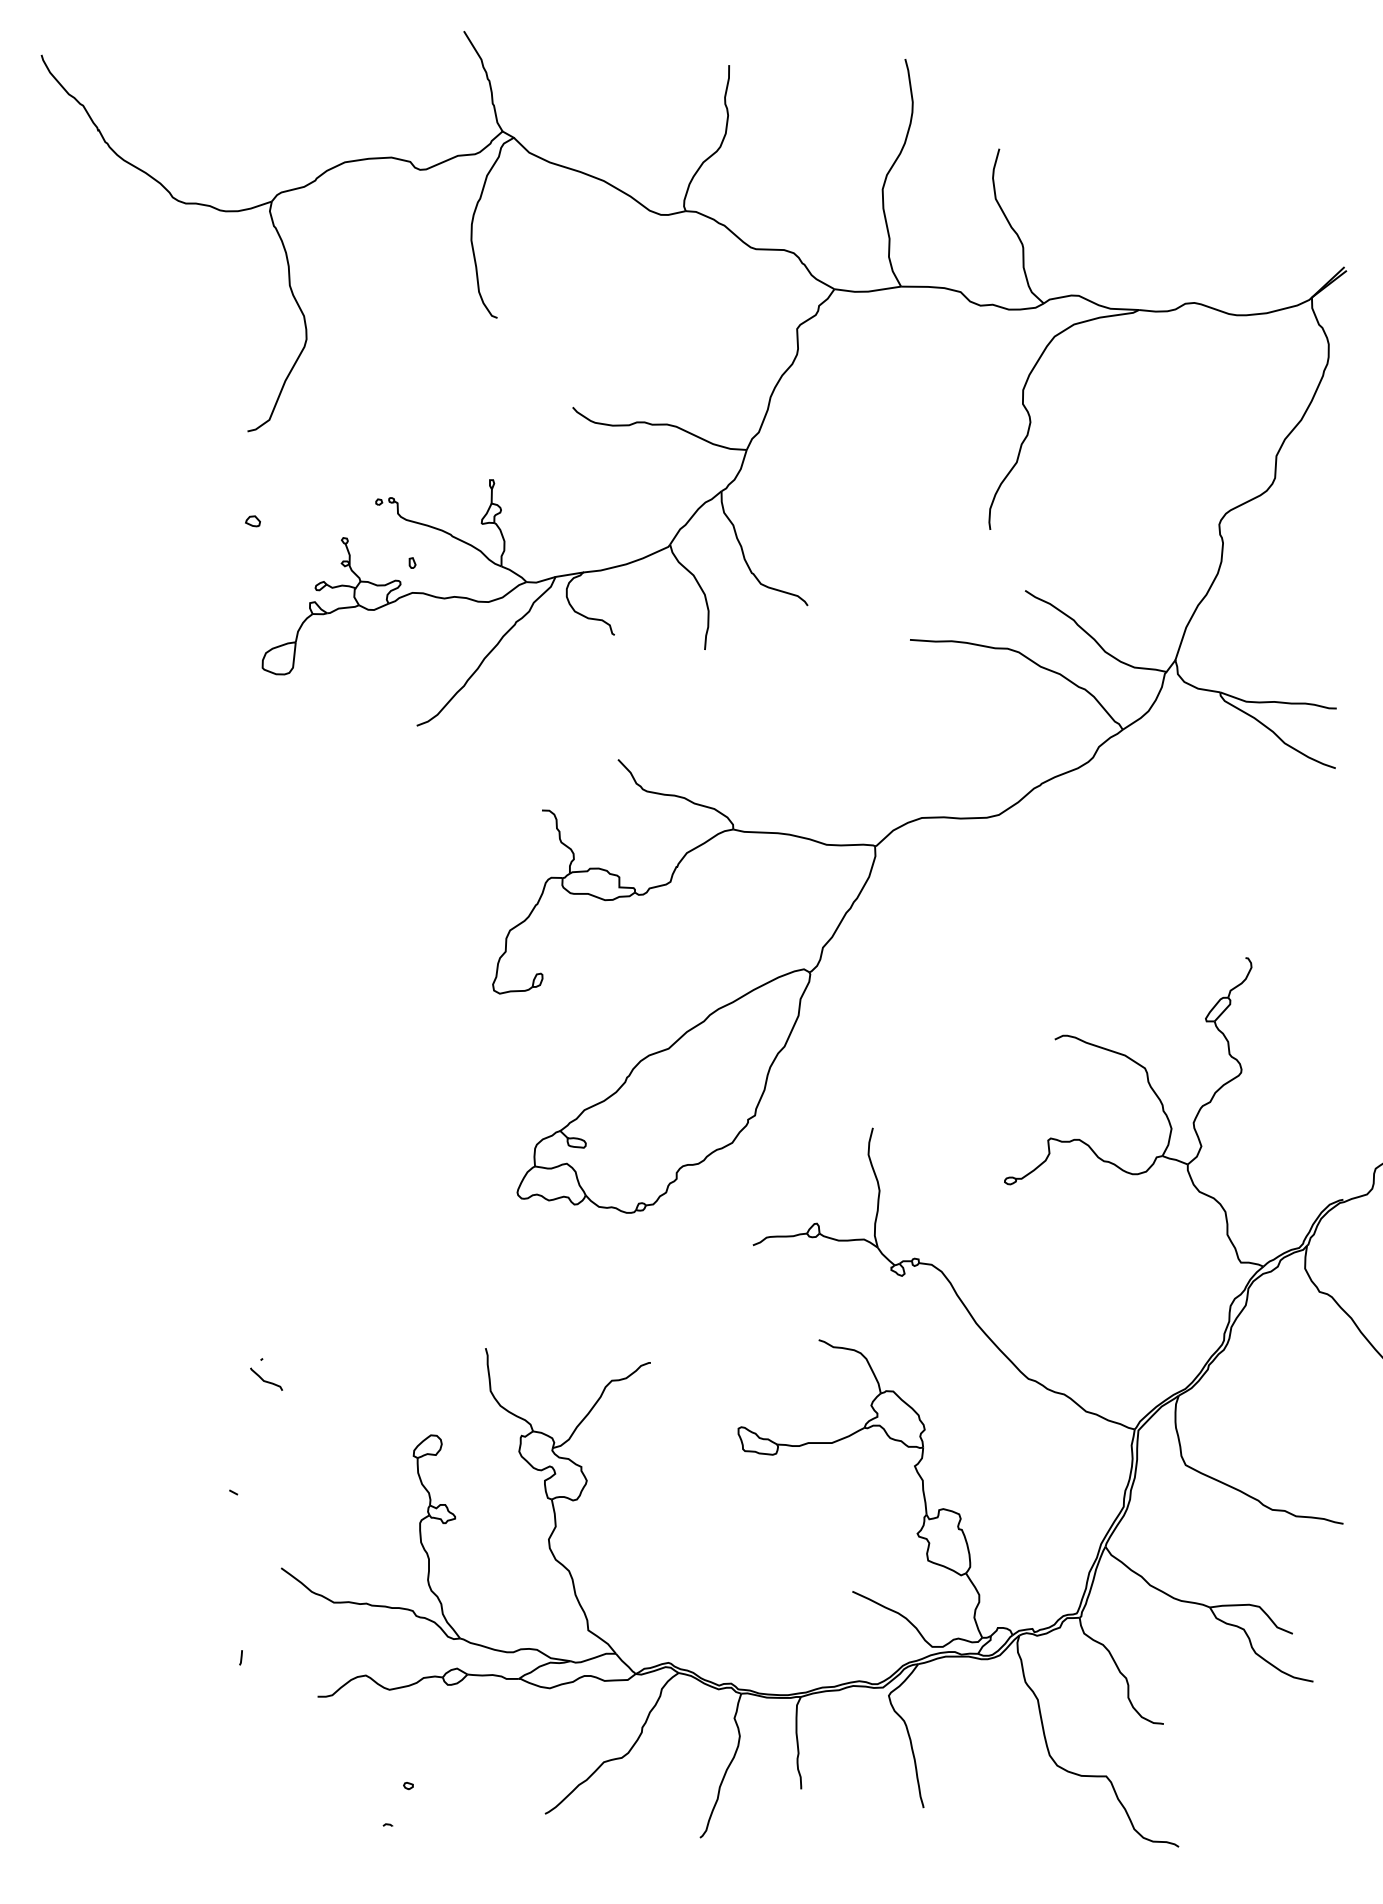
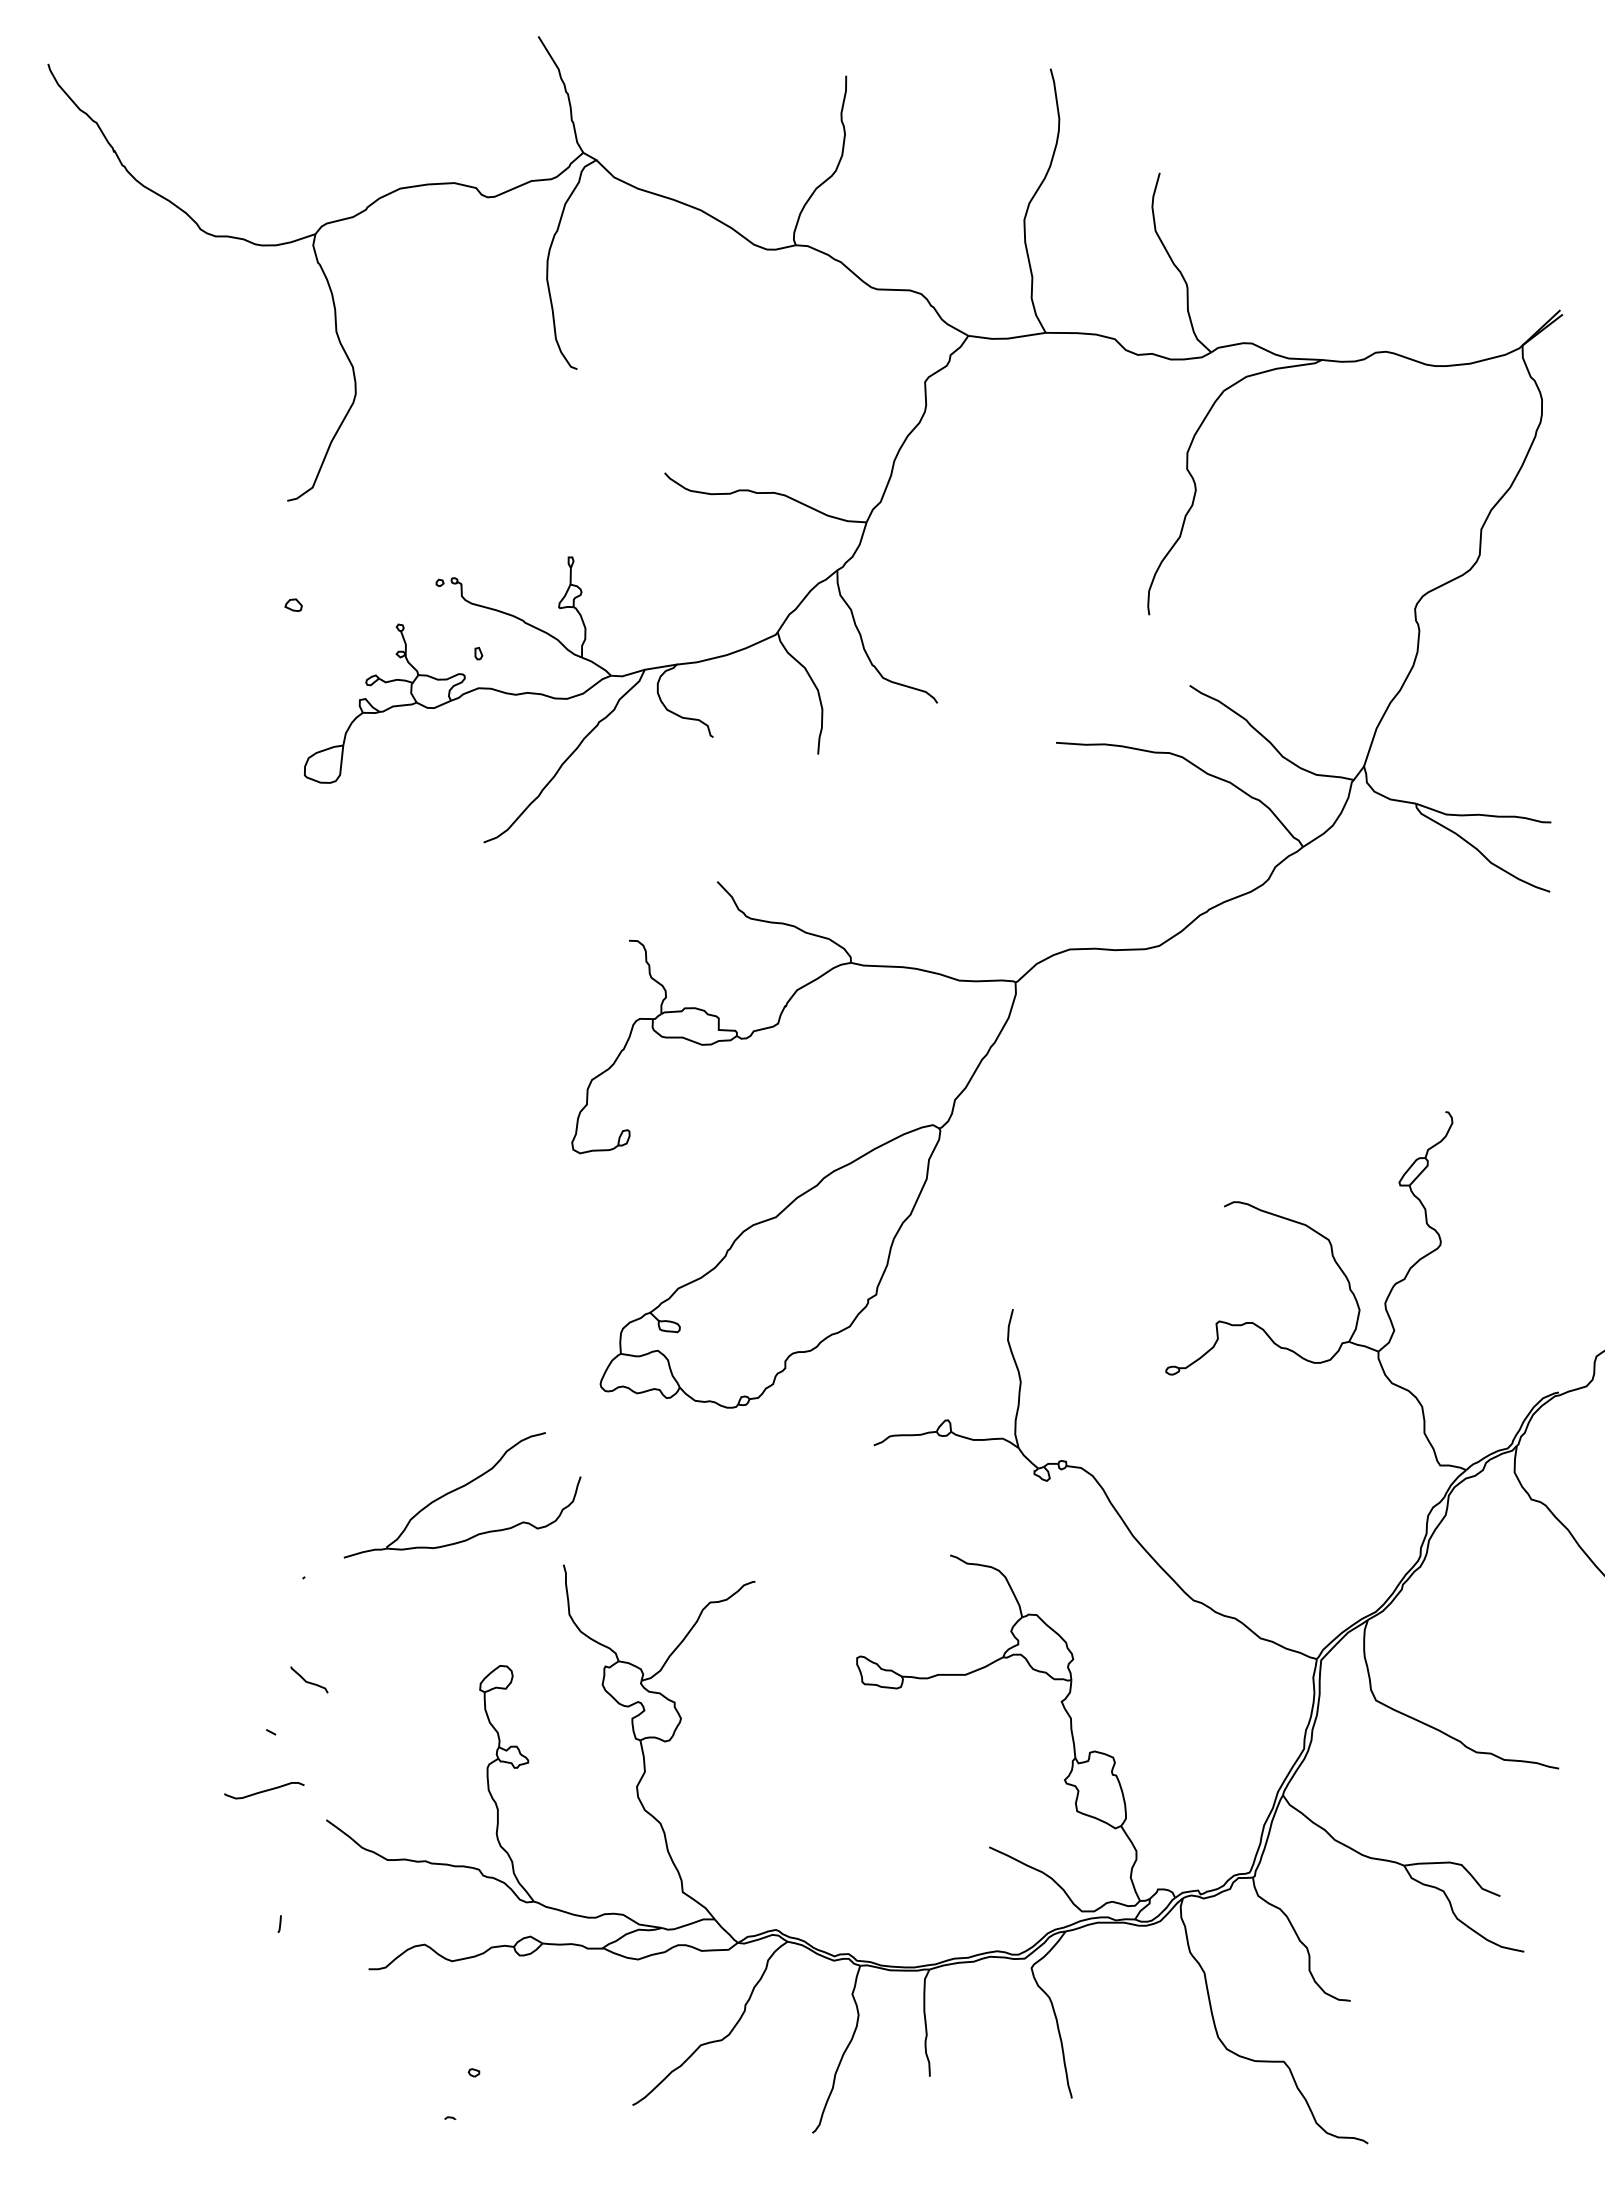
part: (397, 1282) -> (461, 1488), added
curve: (266, 1380) -> (309, 1681), moved
curve: (227, 1542) -> (264, 1790), added

